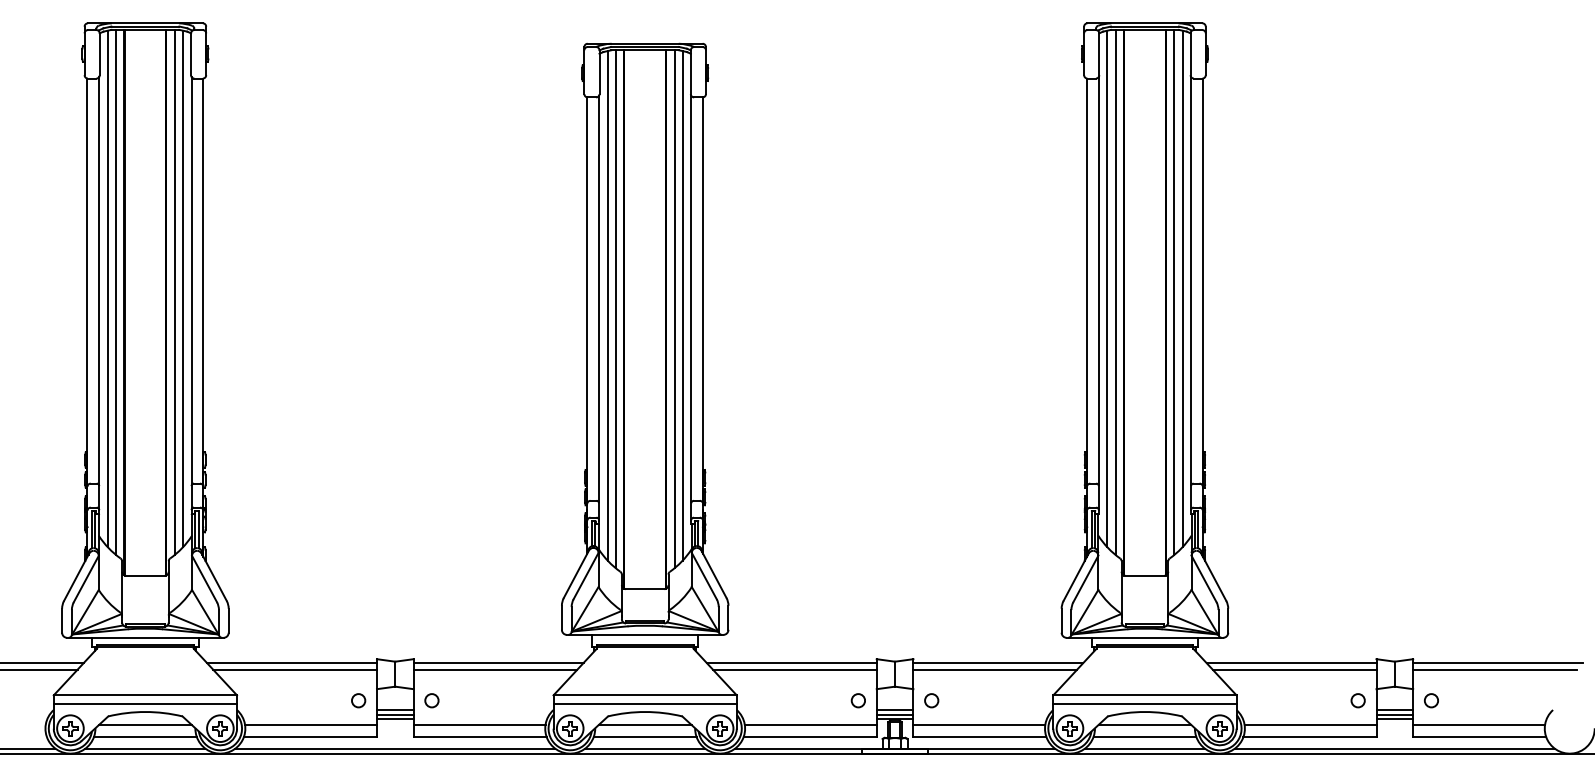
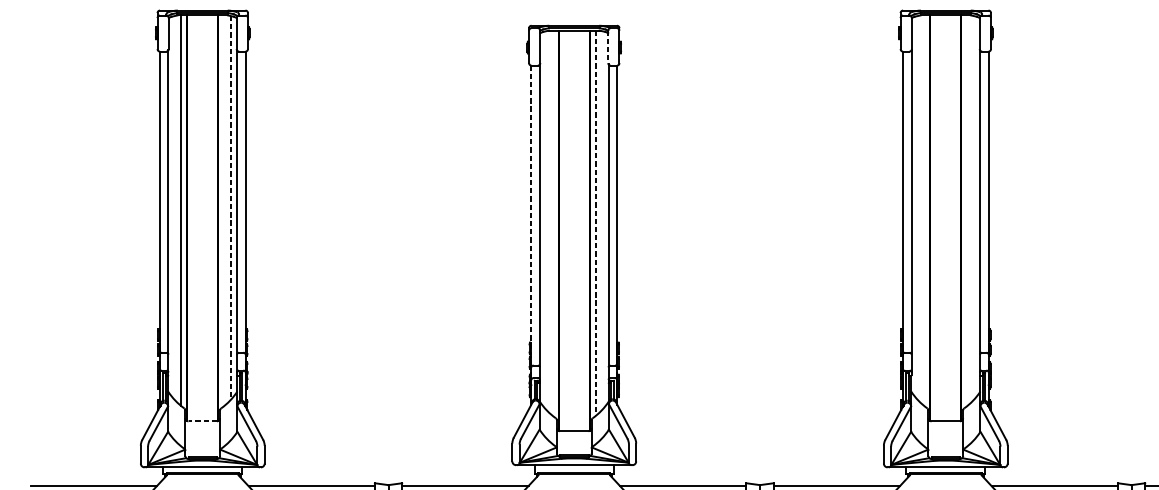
line: (690, 72) -> (607, 47), solid -> dashed
line: (107, 288) -> (174, 207), removed
line: (1107, 288) -> (917, 207), removed
line: (1182, 288) -> (973, 207), removed
line: (183, 289) -> (231, 208), solid -> dashed
line: (174, 292) -> (224, 210), removed
line: (1115, 292) -> (923, 210), removed
line: (1174, 292) -> (967, 210), removed
line: (587, 300) -> (531, 216), solid -> dashed
line: (607, 305) -> (546, 220), removed
line: (682, 305) -> (602, 220), removed
line: (615, 309) -> (552, 223), removed
line: (674, 309) -> (596, 223), solid -> dashed
line: (144, 575) -> (202, 421), solid -> dashed

